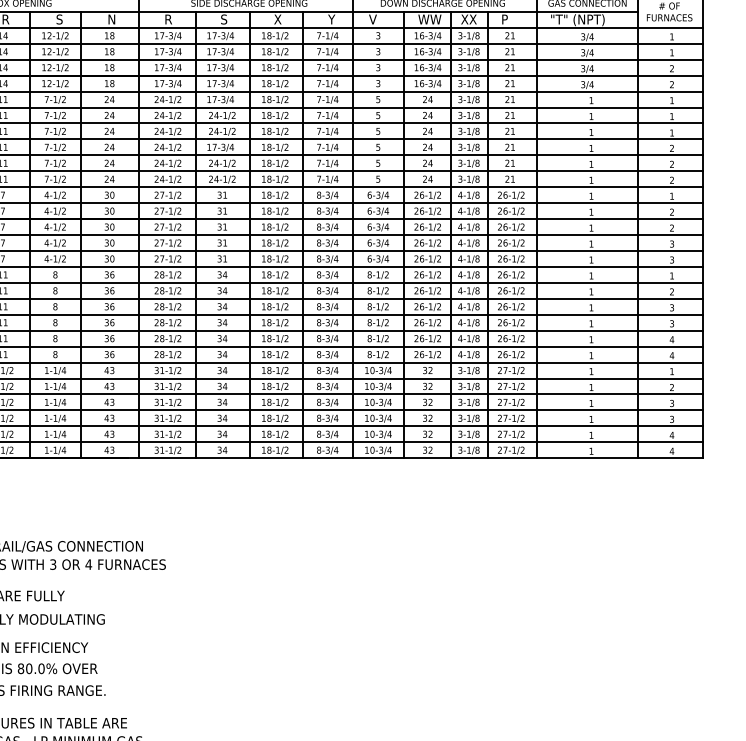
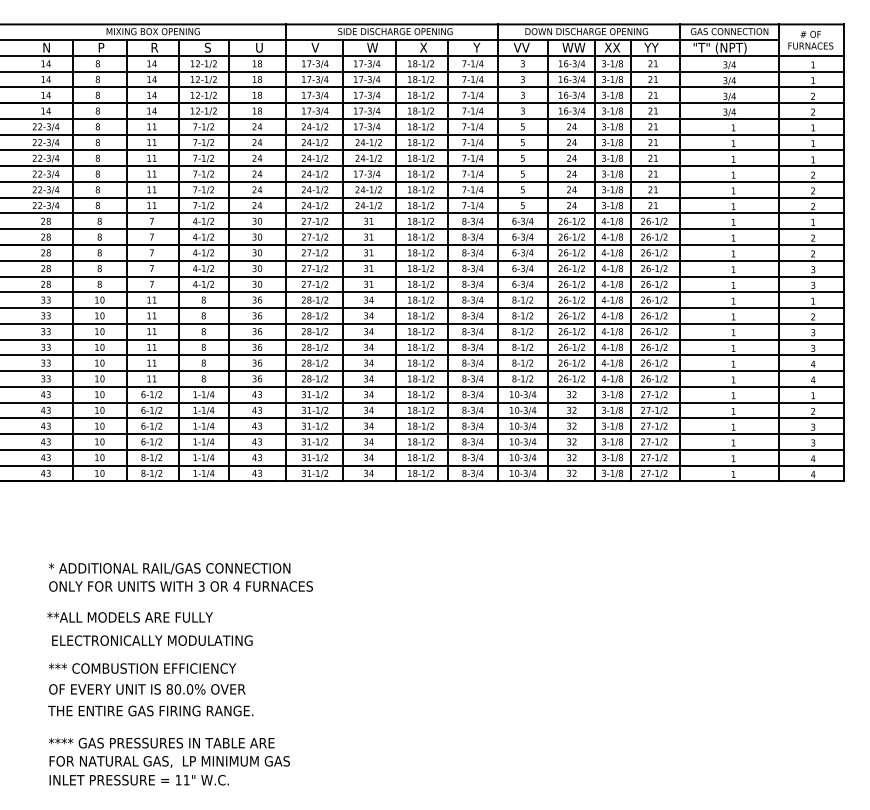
text: (111, 19) -> (259, 47), N -> U
text: (168, 19) -> (315, 47), R -> V
text: (226, 19) -> (372, 47), S -> W
text: (380, 19) -> (525, 47), V -> VV
text: (508, 19) -> (651, 47), P -> YY

